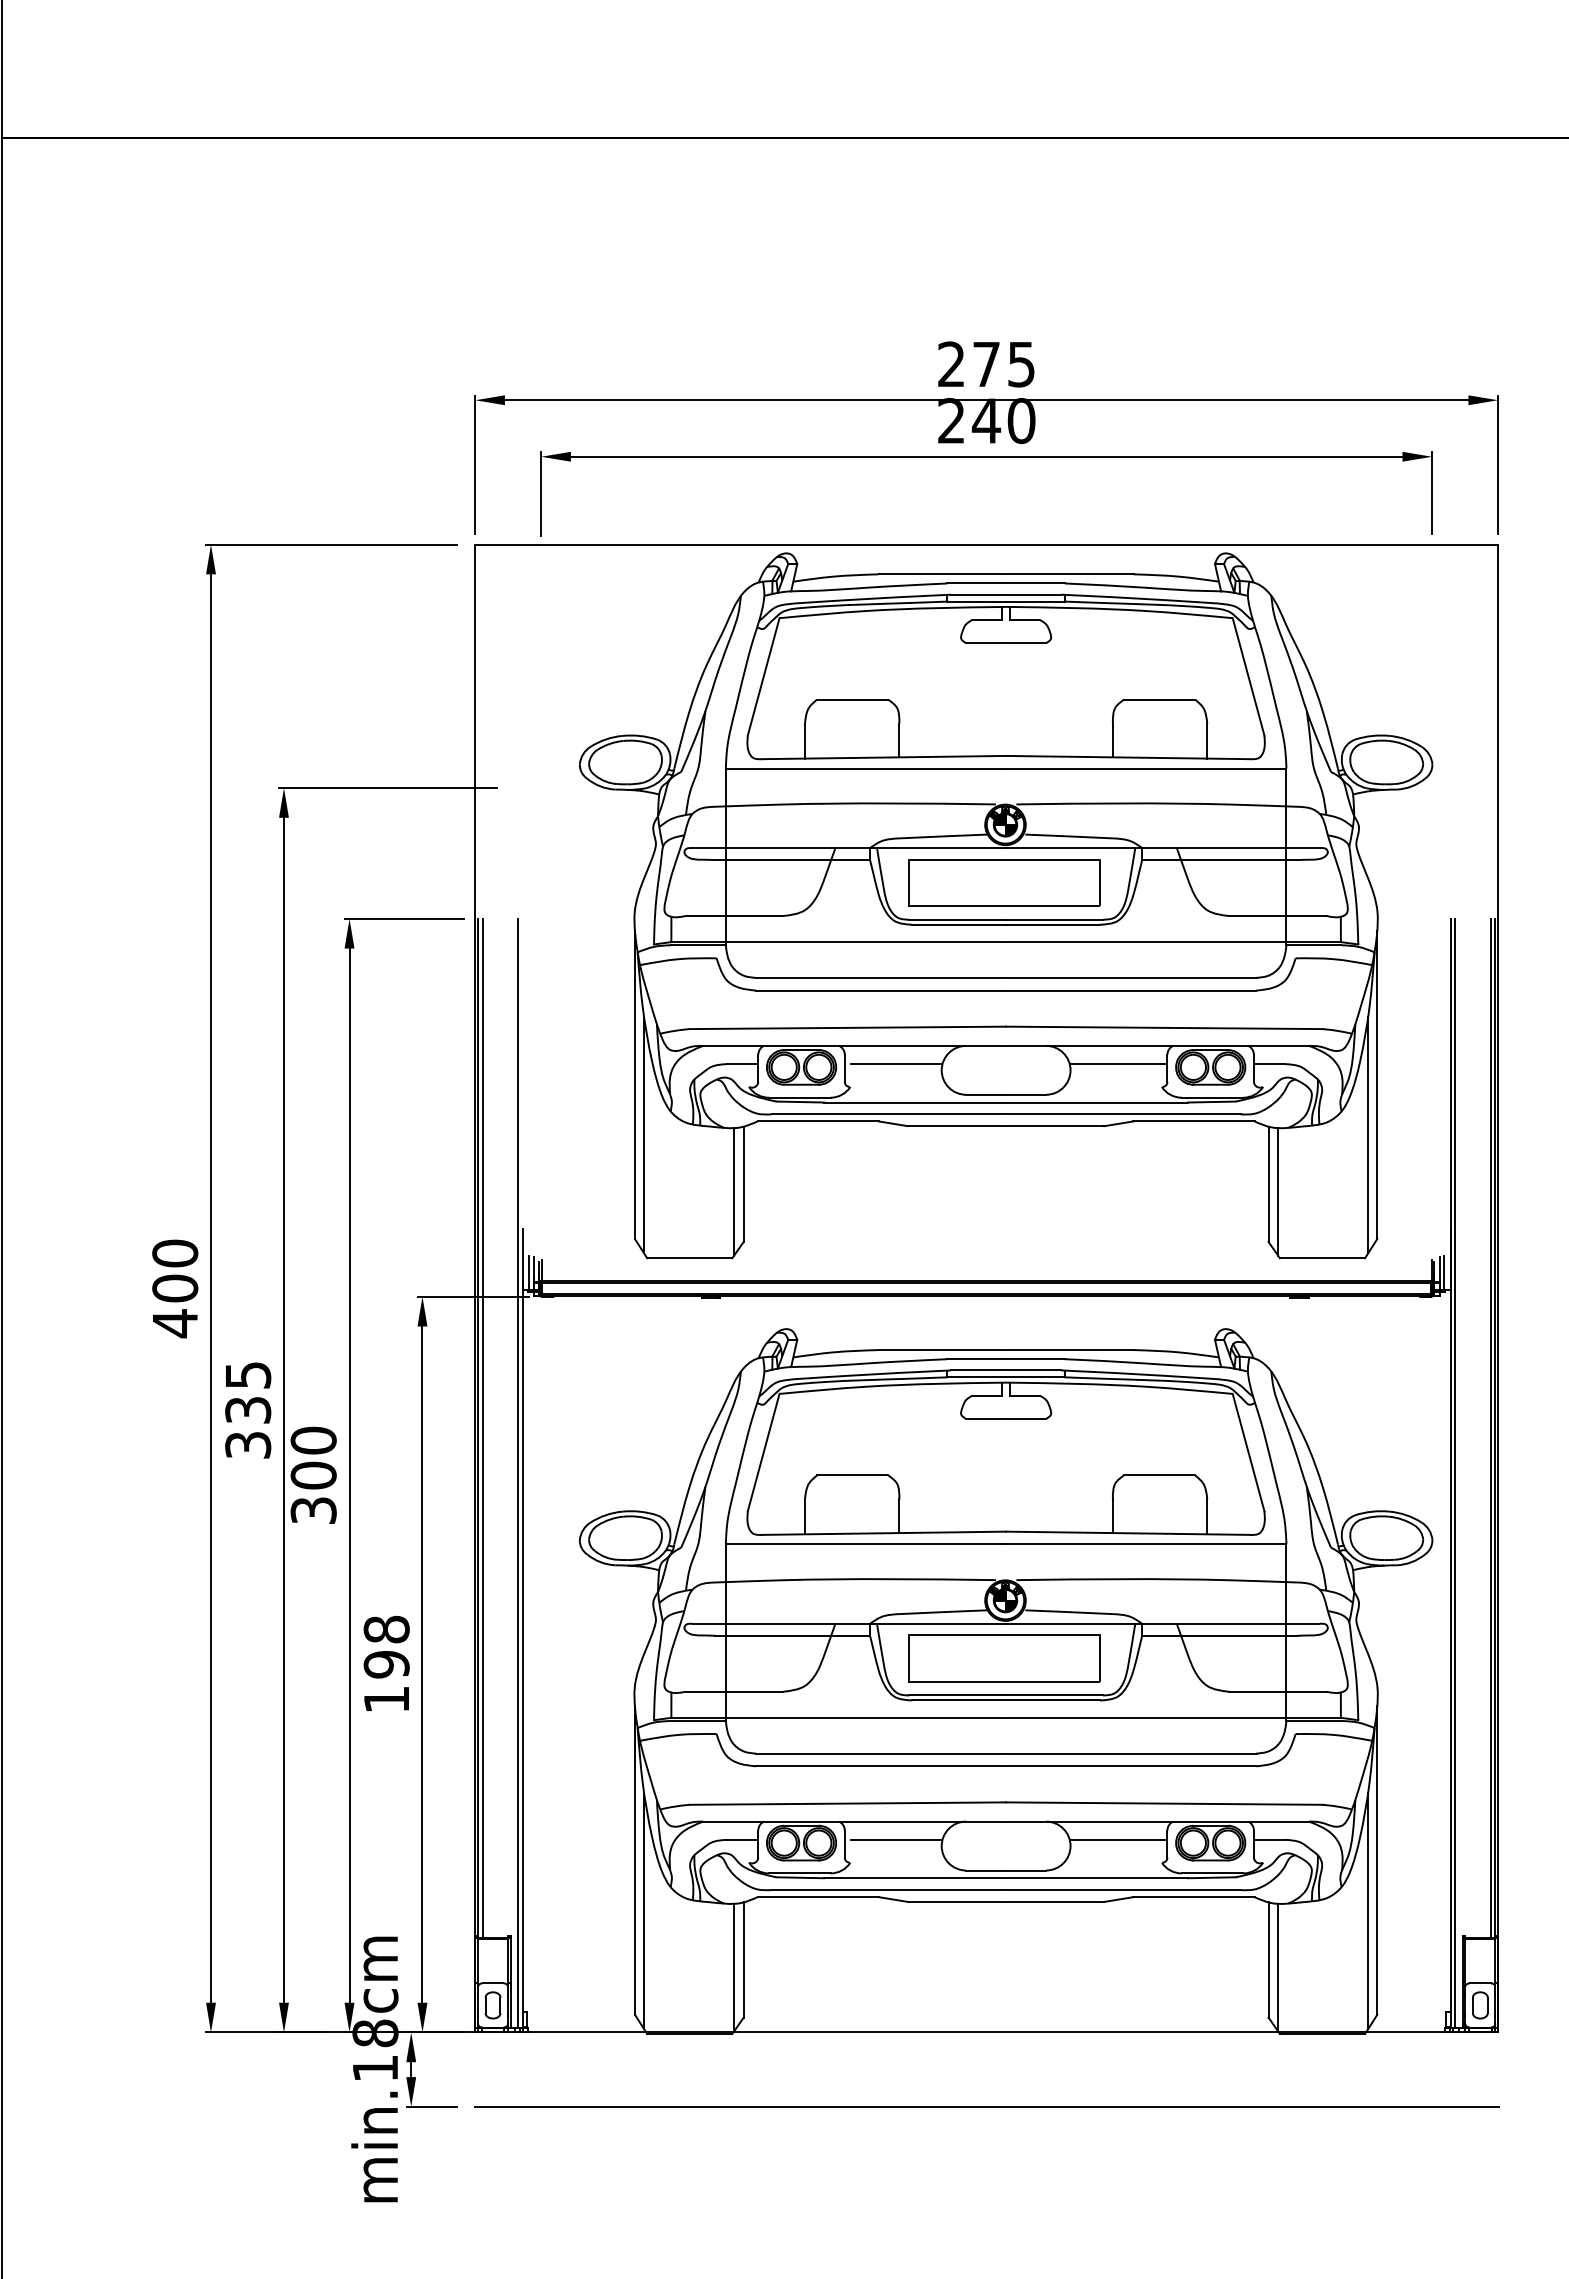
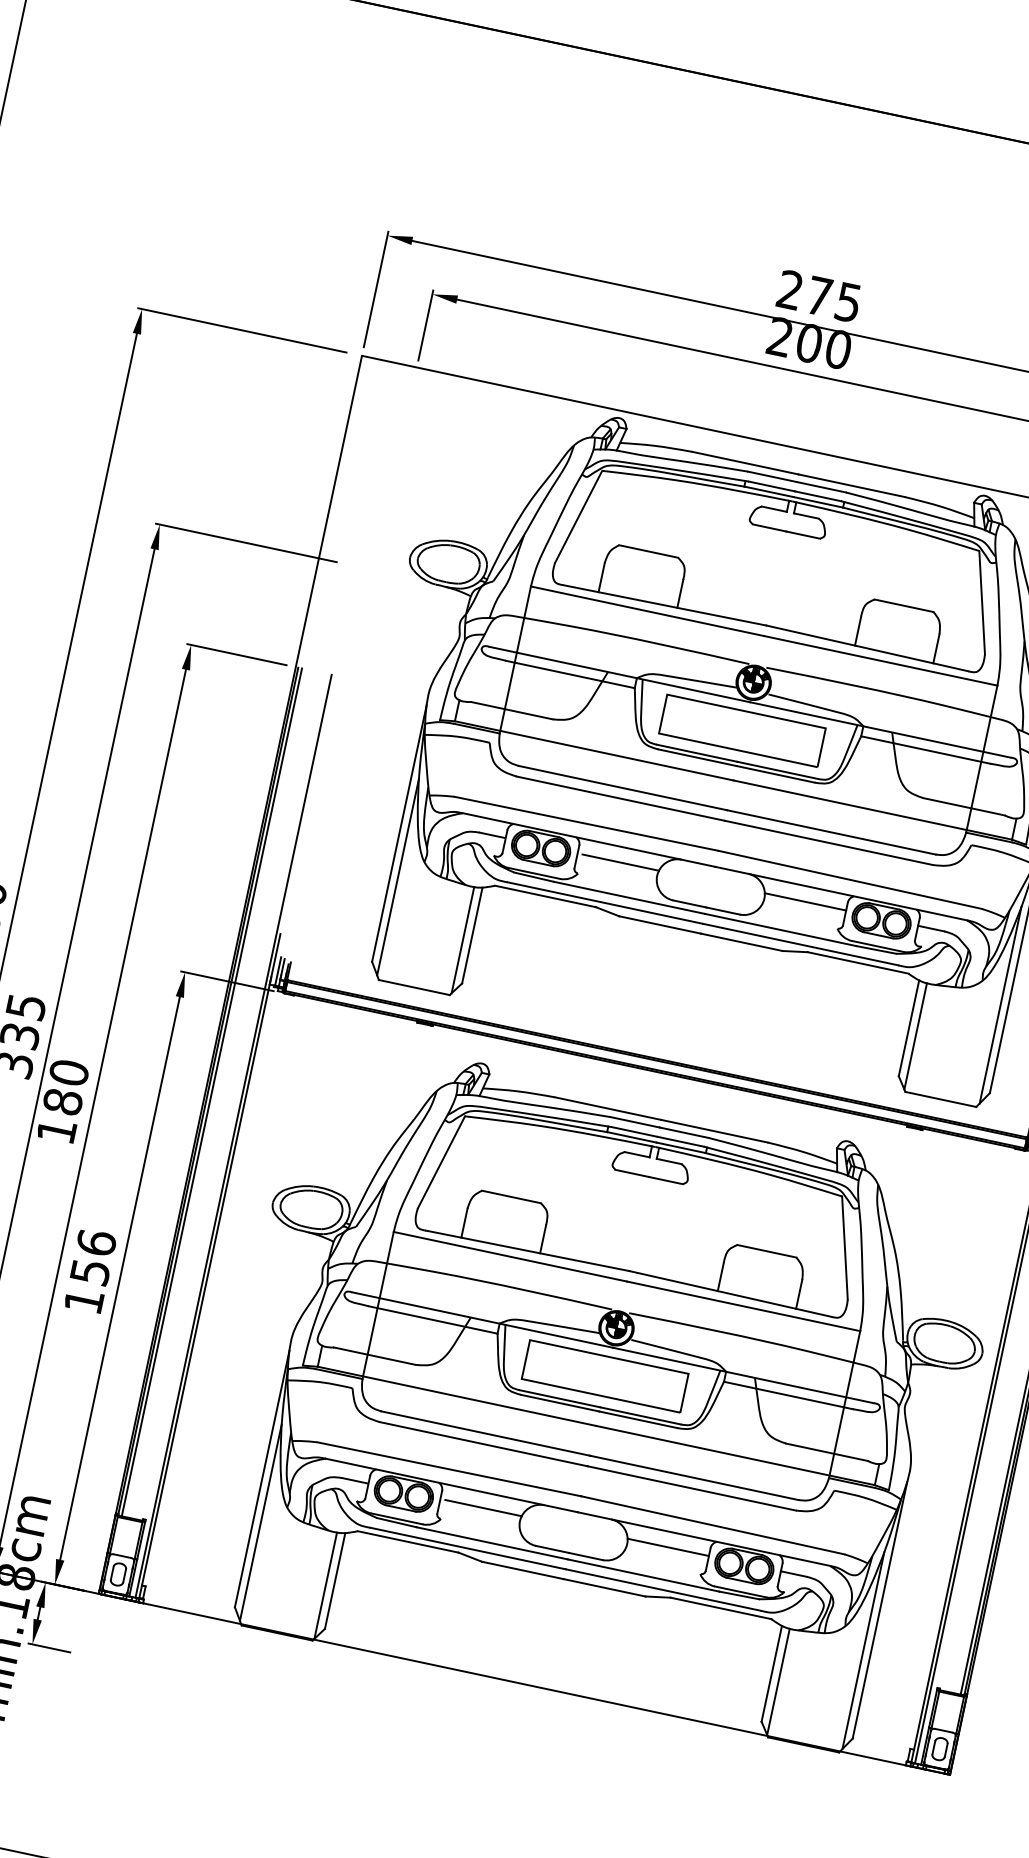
text: (986, 421) -> (809, 343), 240 -> 200
text: (313, 1492) -> (59, 1115), 300 -> 180
text: (386, 1646) -> (93, 1257), 198 -> 156
line: (987, 2106) -> (512, 1746), removed

